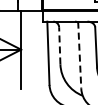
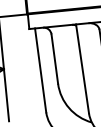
line: (59, 45) -> (54, 58), dashed -> solid
line: (79, 55) -> (82, 69), dashed -> solid

